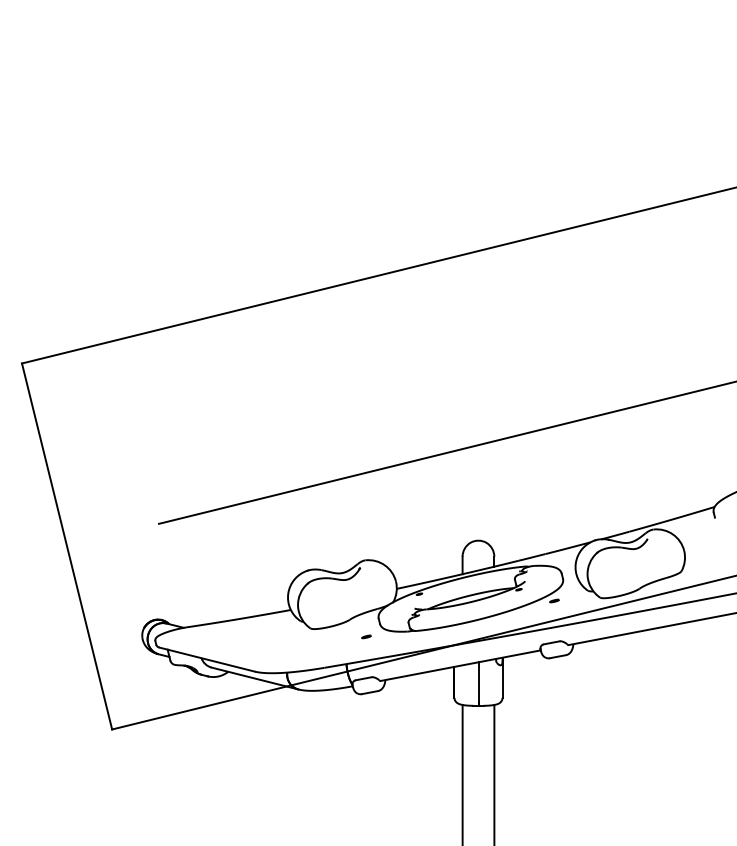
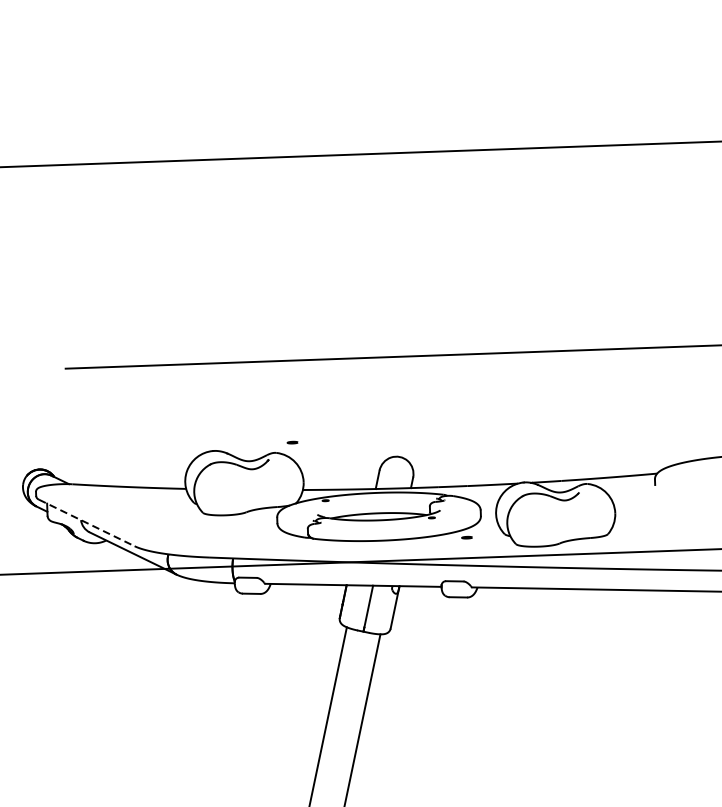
part: (366, 636) -> (292, 442), moved
line: (207, 659) -> (87, 522), solid -> dashed

